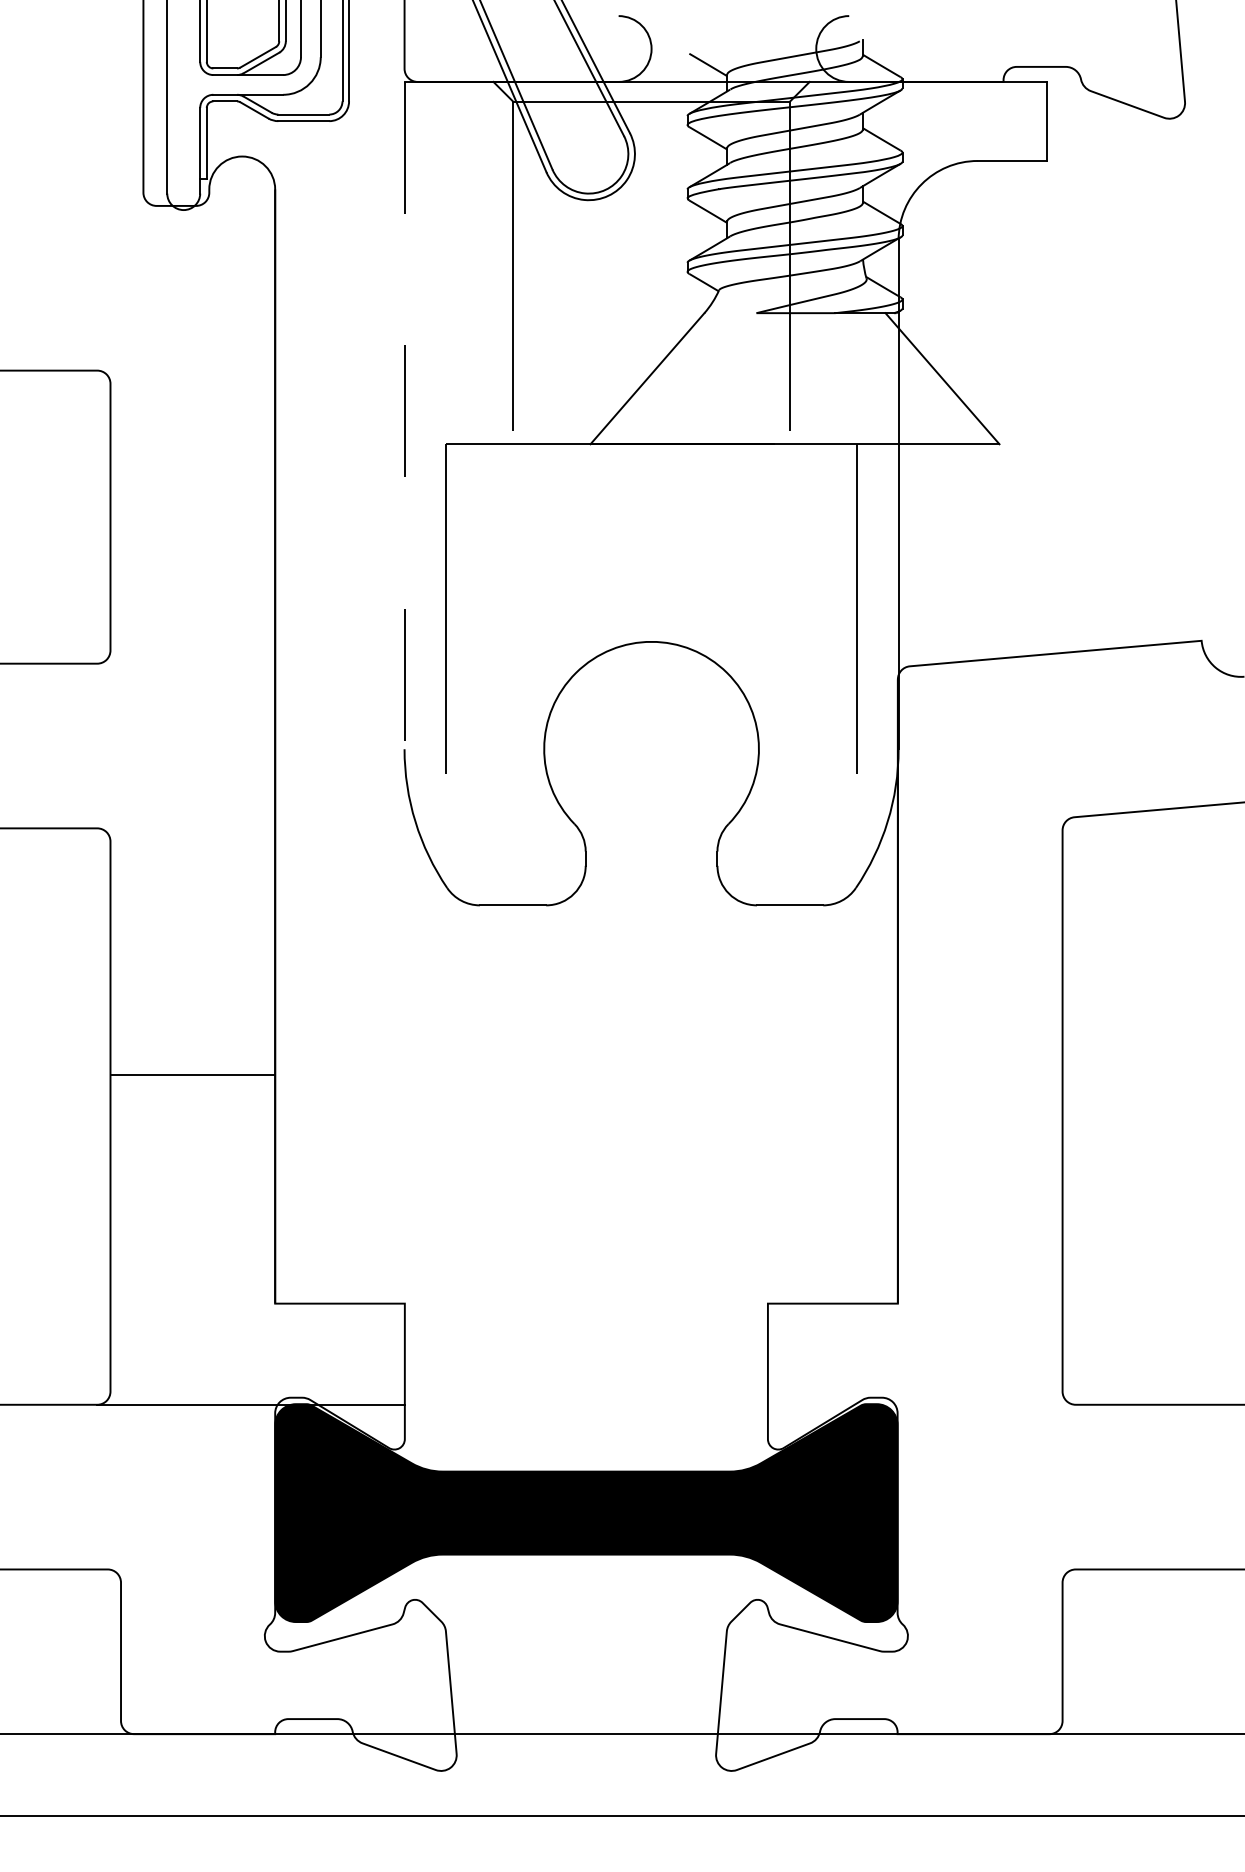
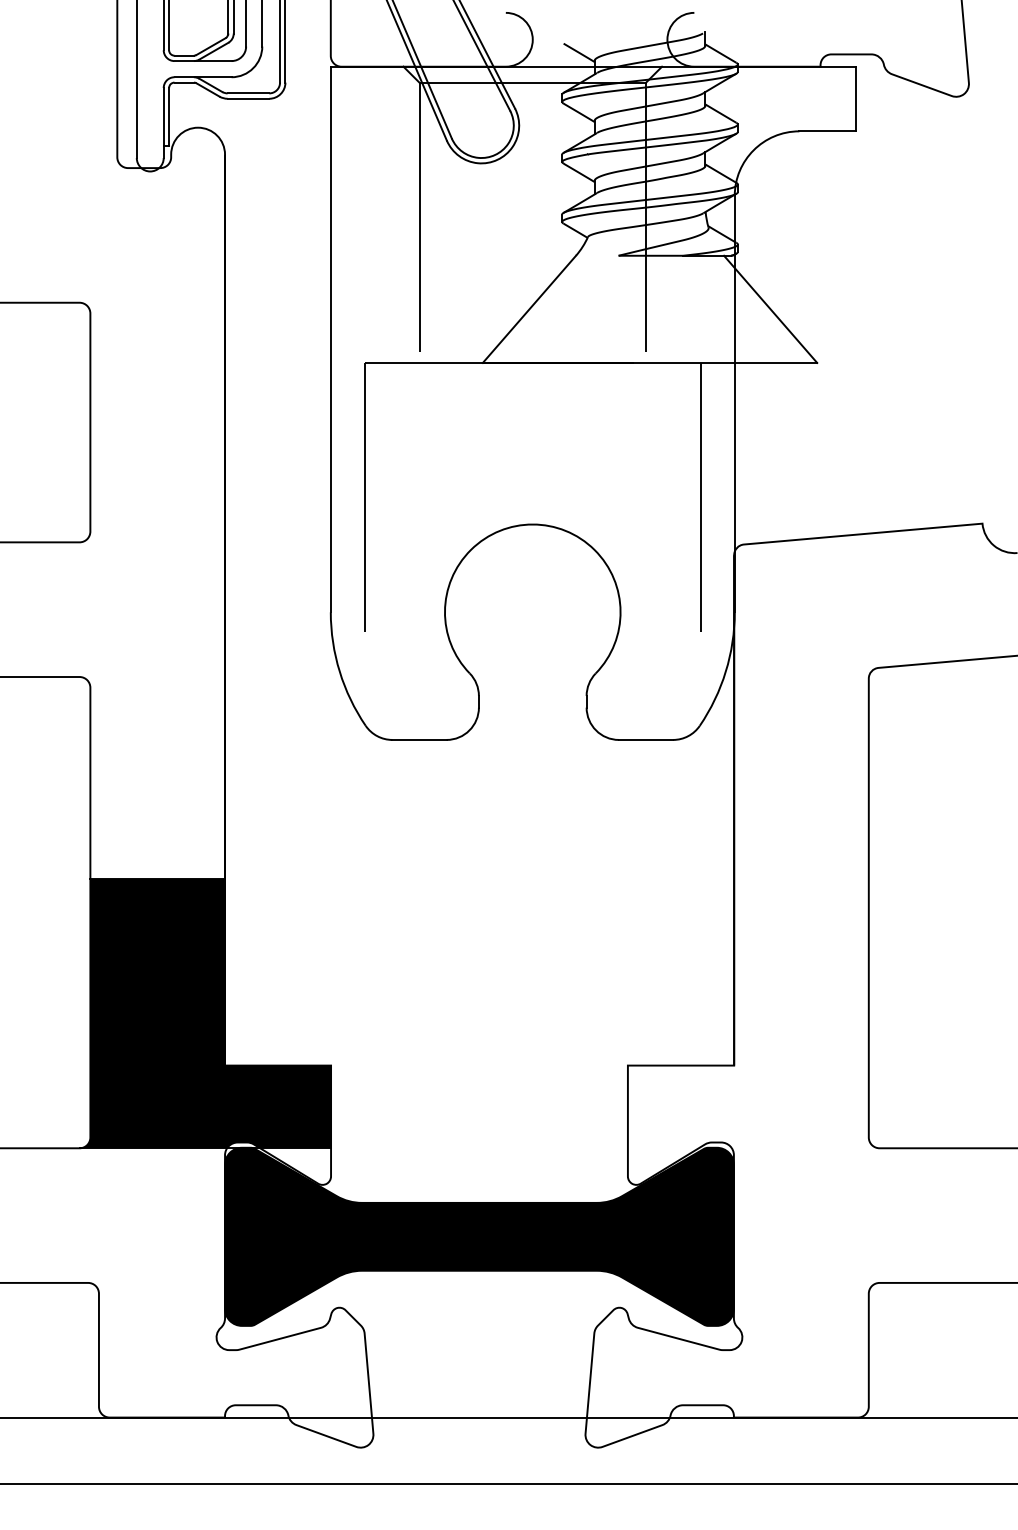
line: (404, 415) -> (330, 339), dashed -> solid
fill: (251, 1239) -> (205, 1013), added

